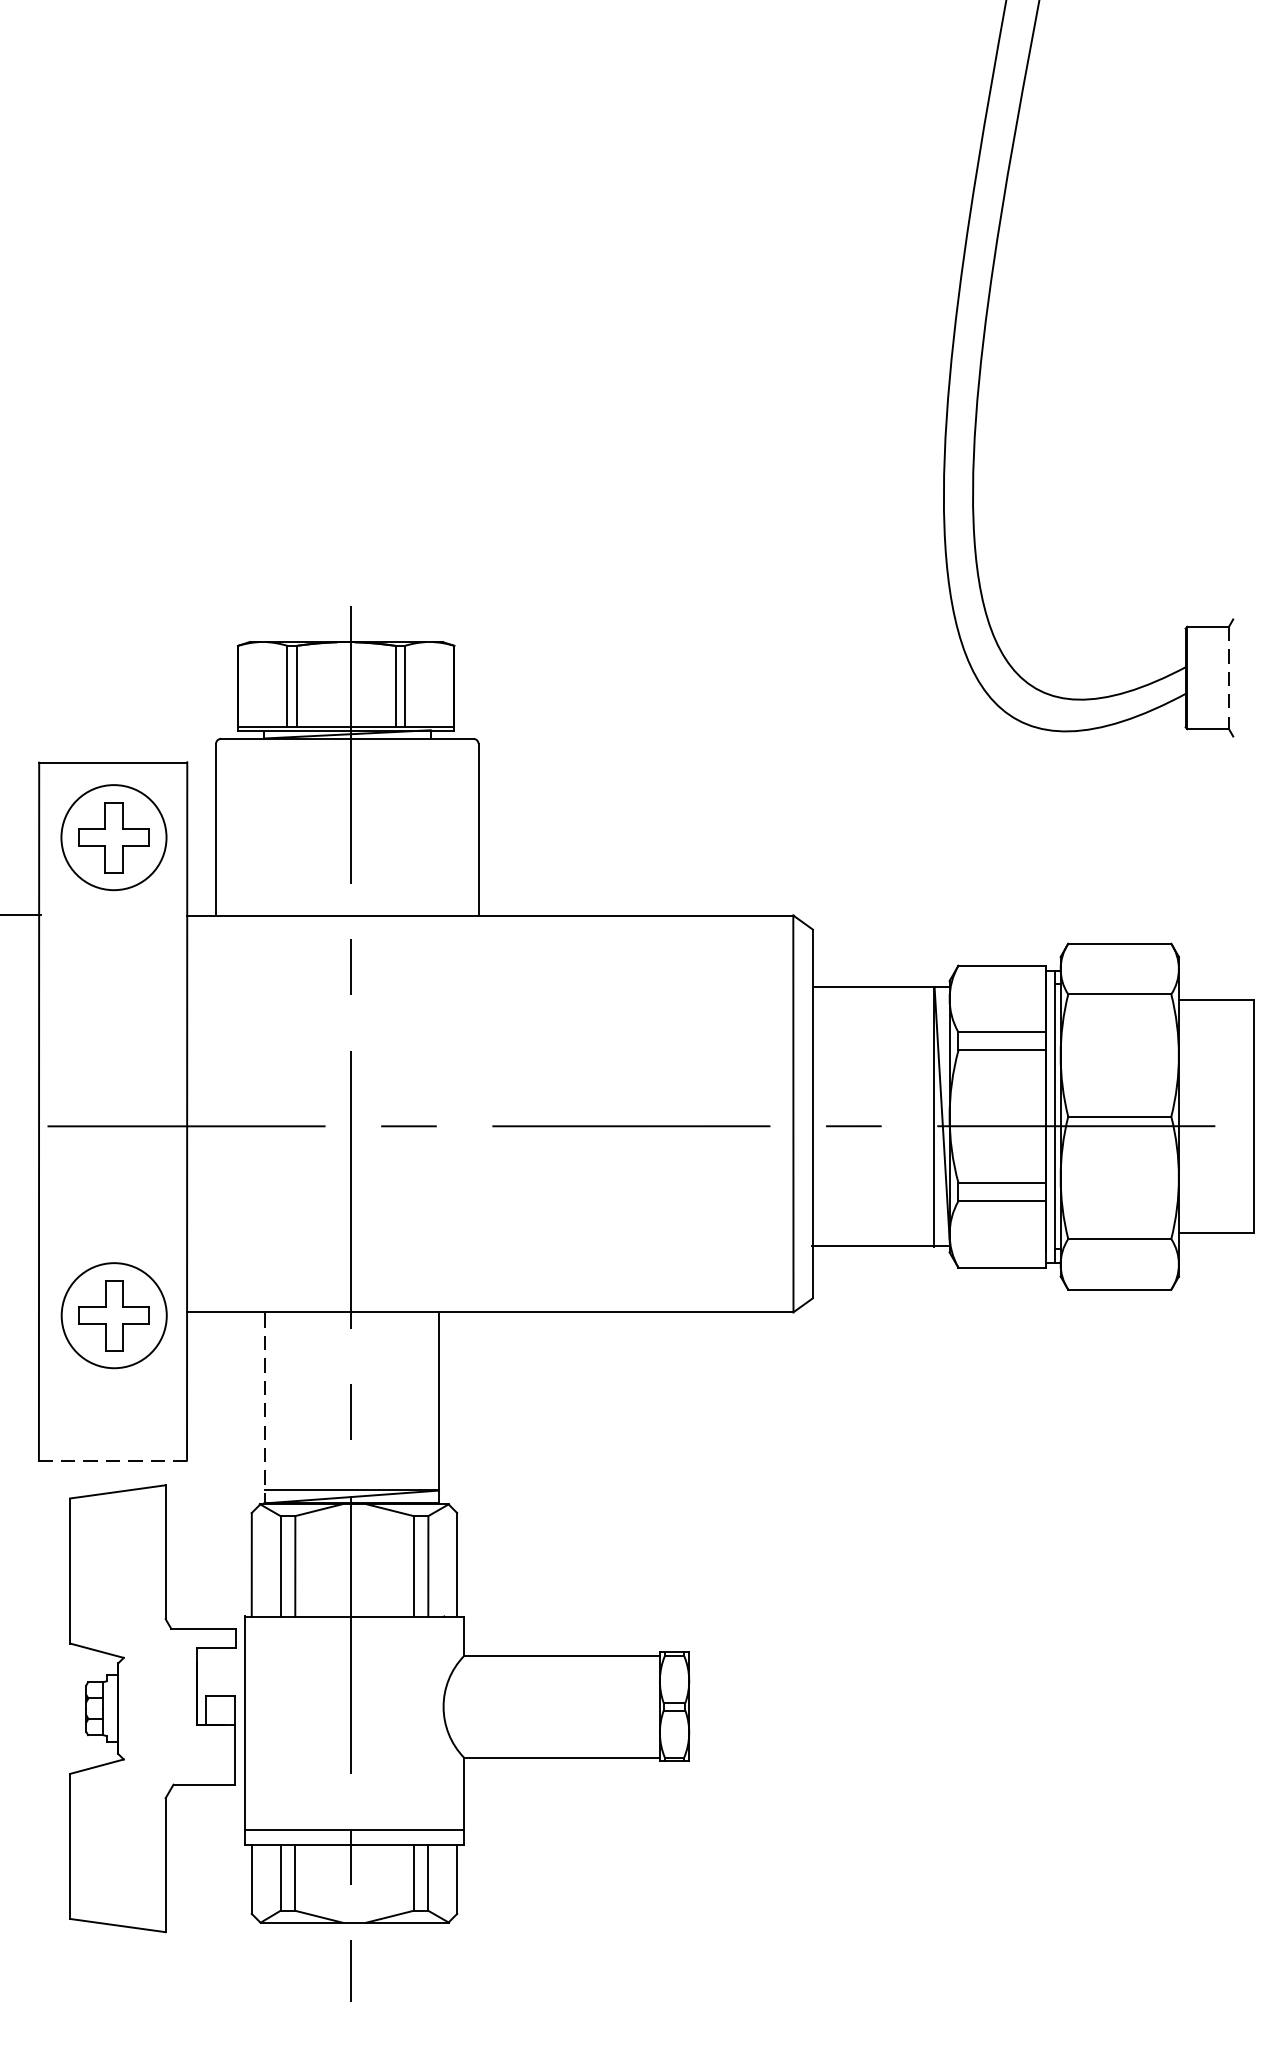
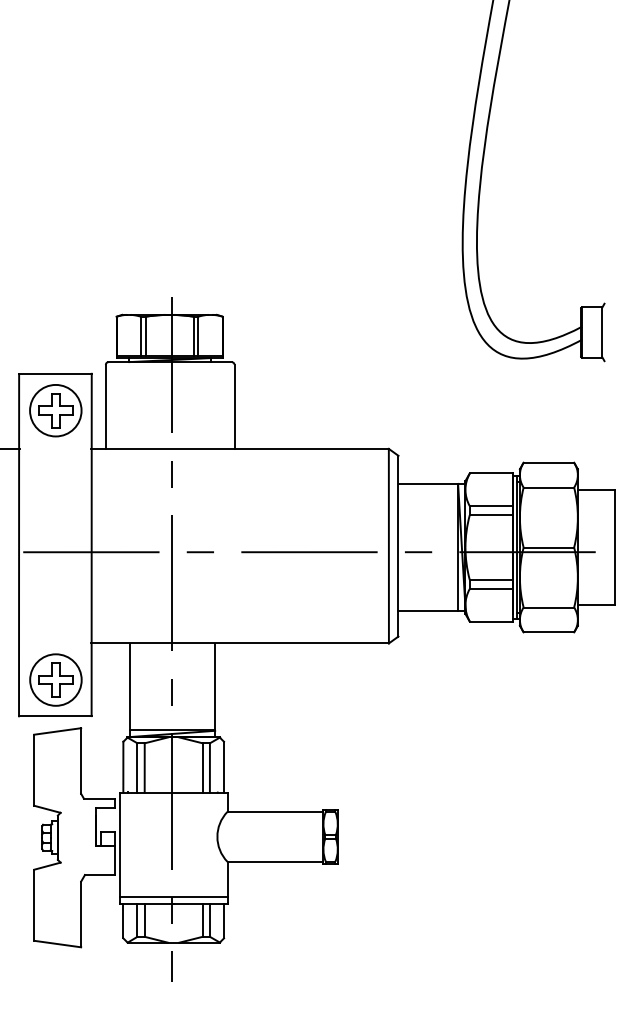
line: (1229, 678) -> (602, 332), dashed -> solid
part: (113, 1314) -> (55, 679), moved
line: (264, 1408) -> (129, 690), dashed -> solid
line: (113, 1461) -> (55, 716), dashed -> solid

